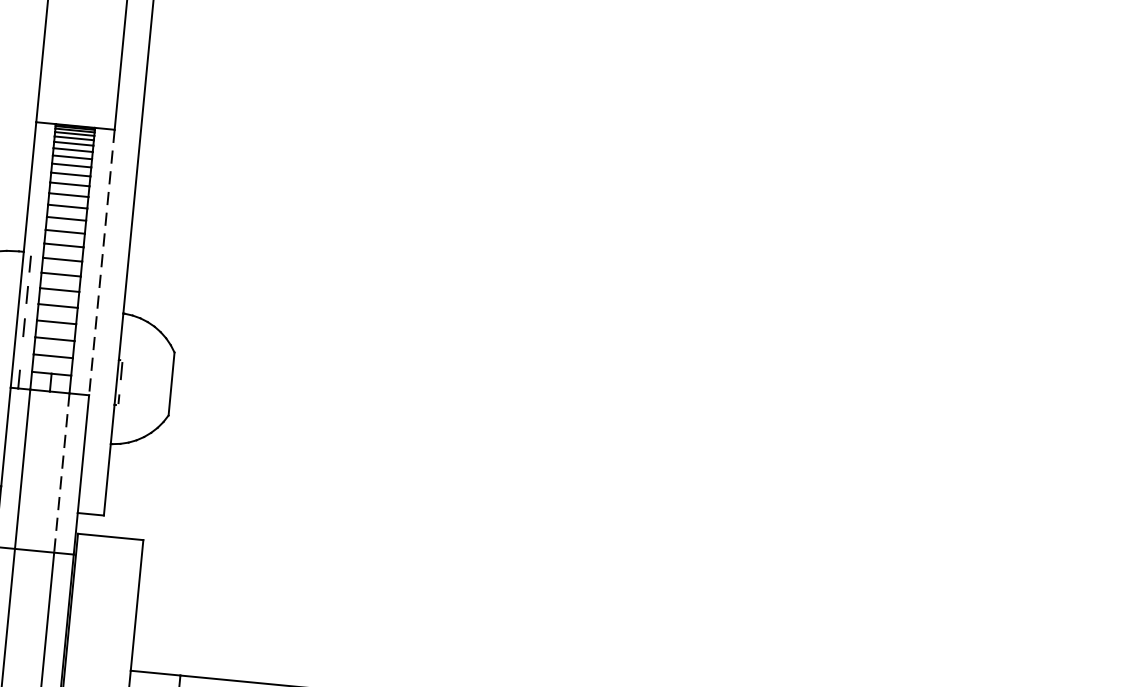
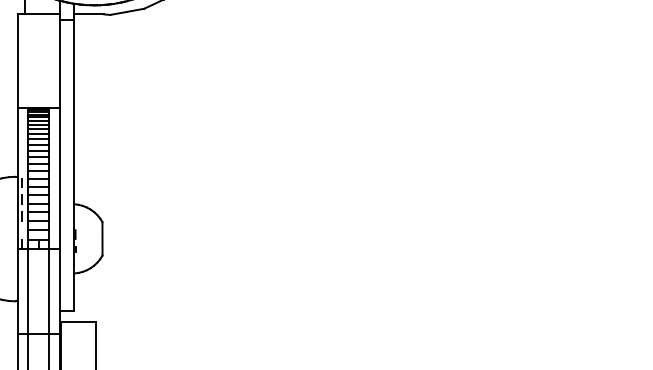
line: (101, 262) -> (59, 178), dashed -> solid
line: (62, 473) -> (49, 291), dashed -> solid

